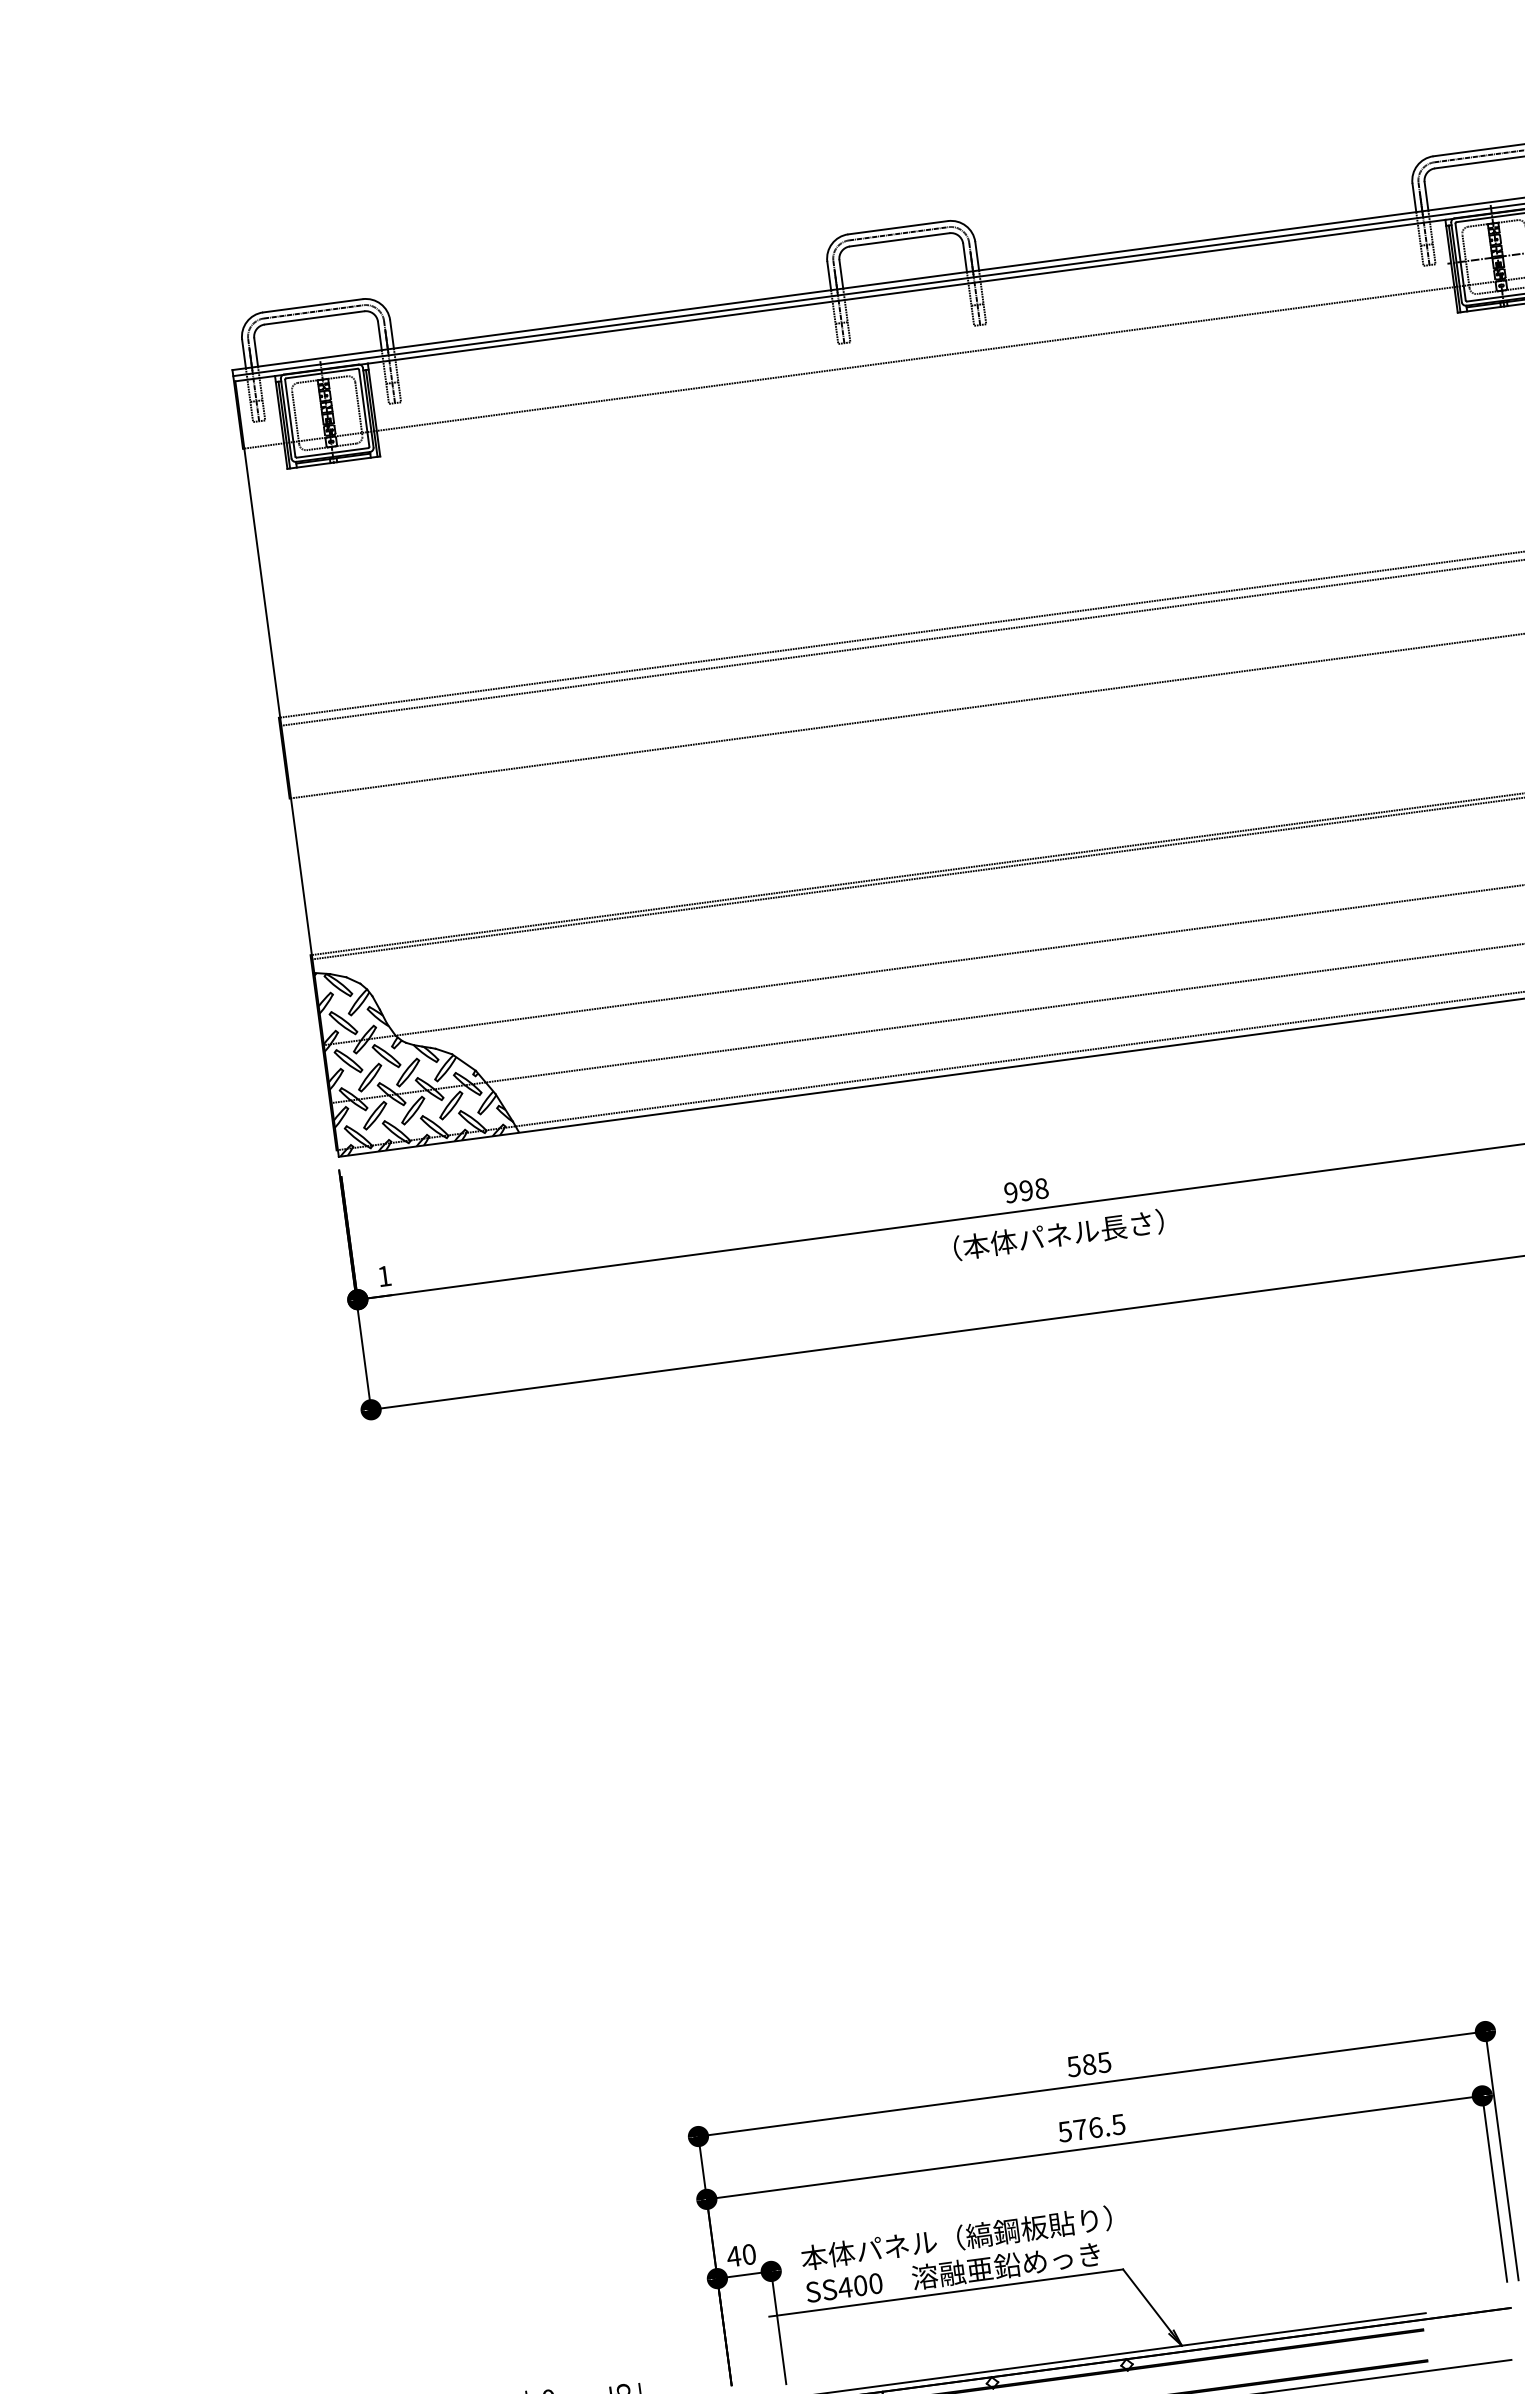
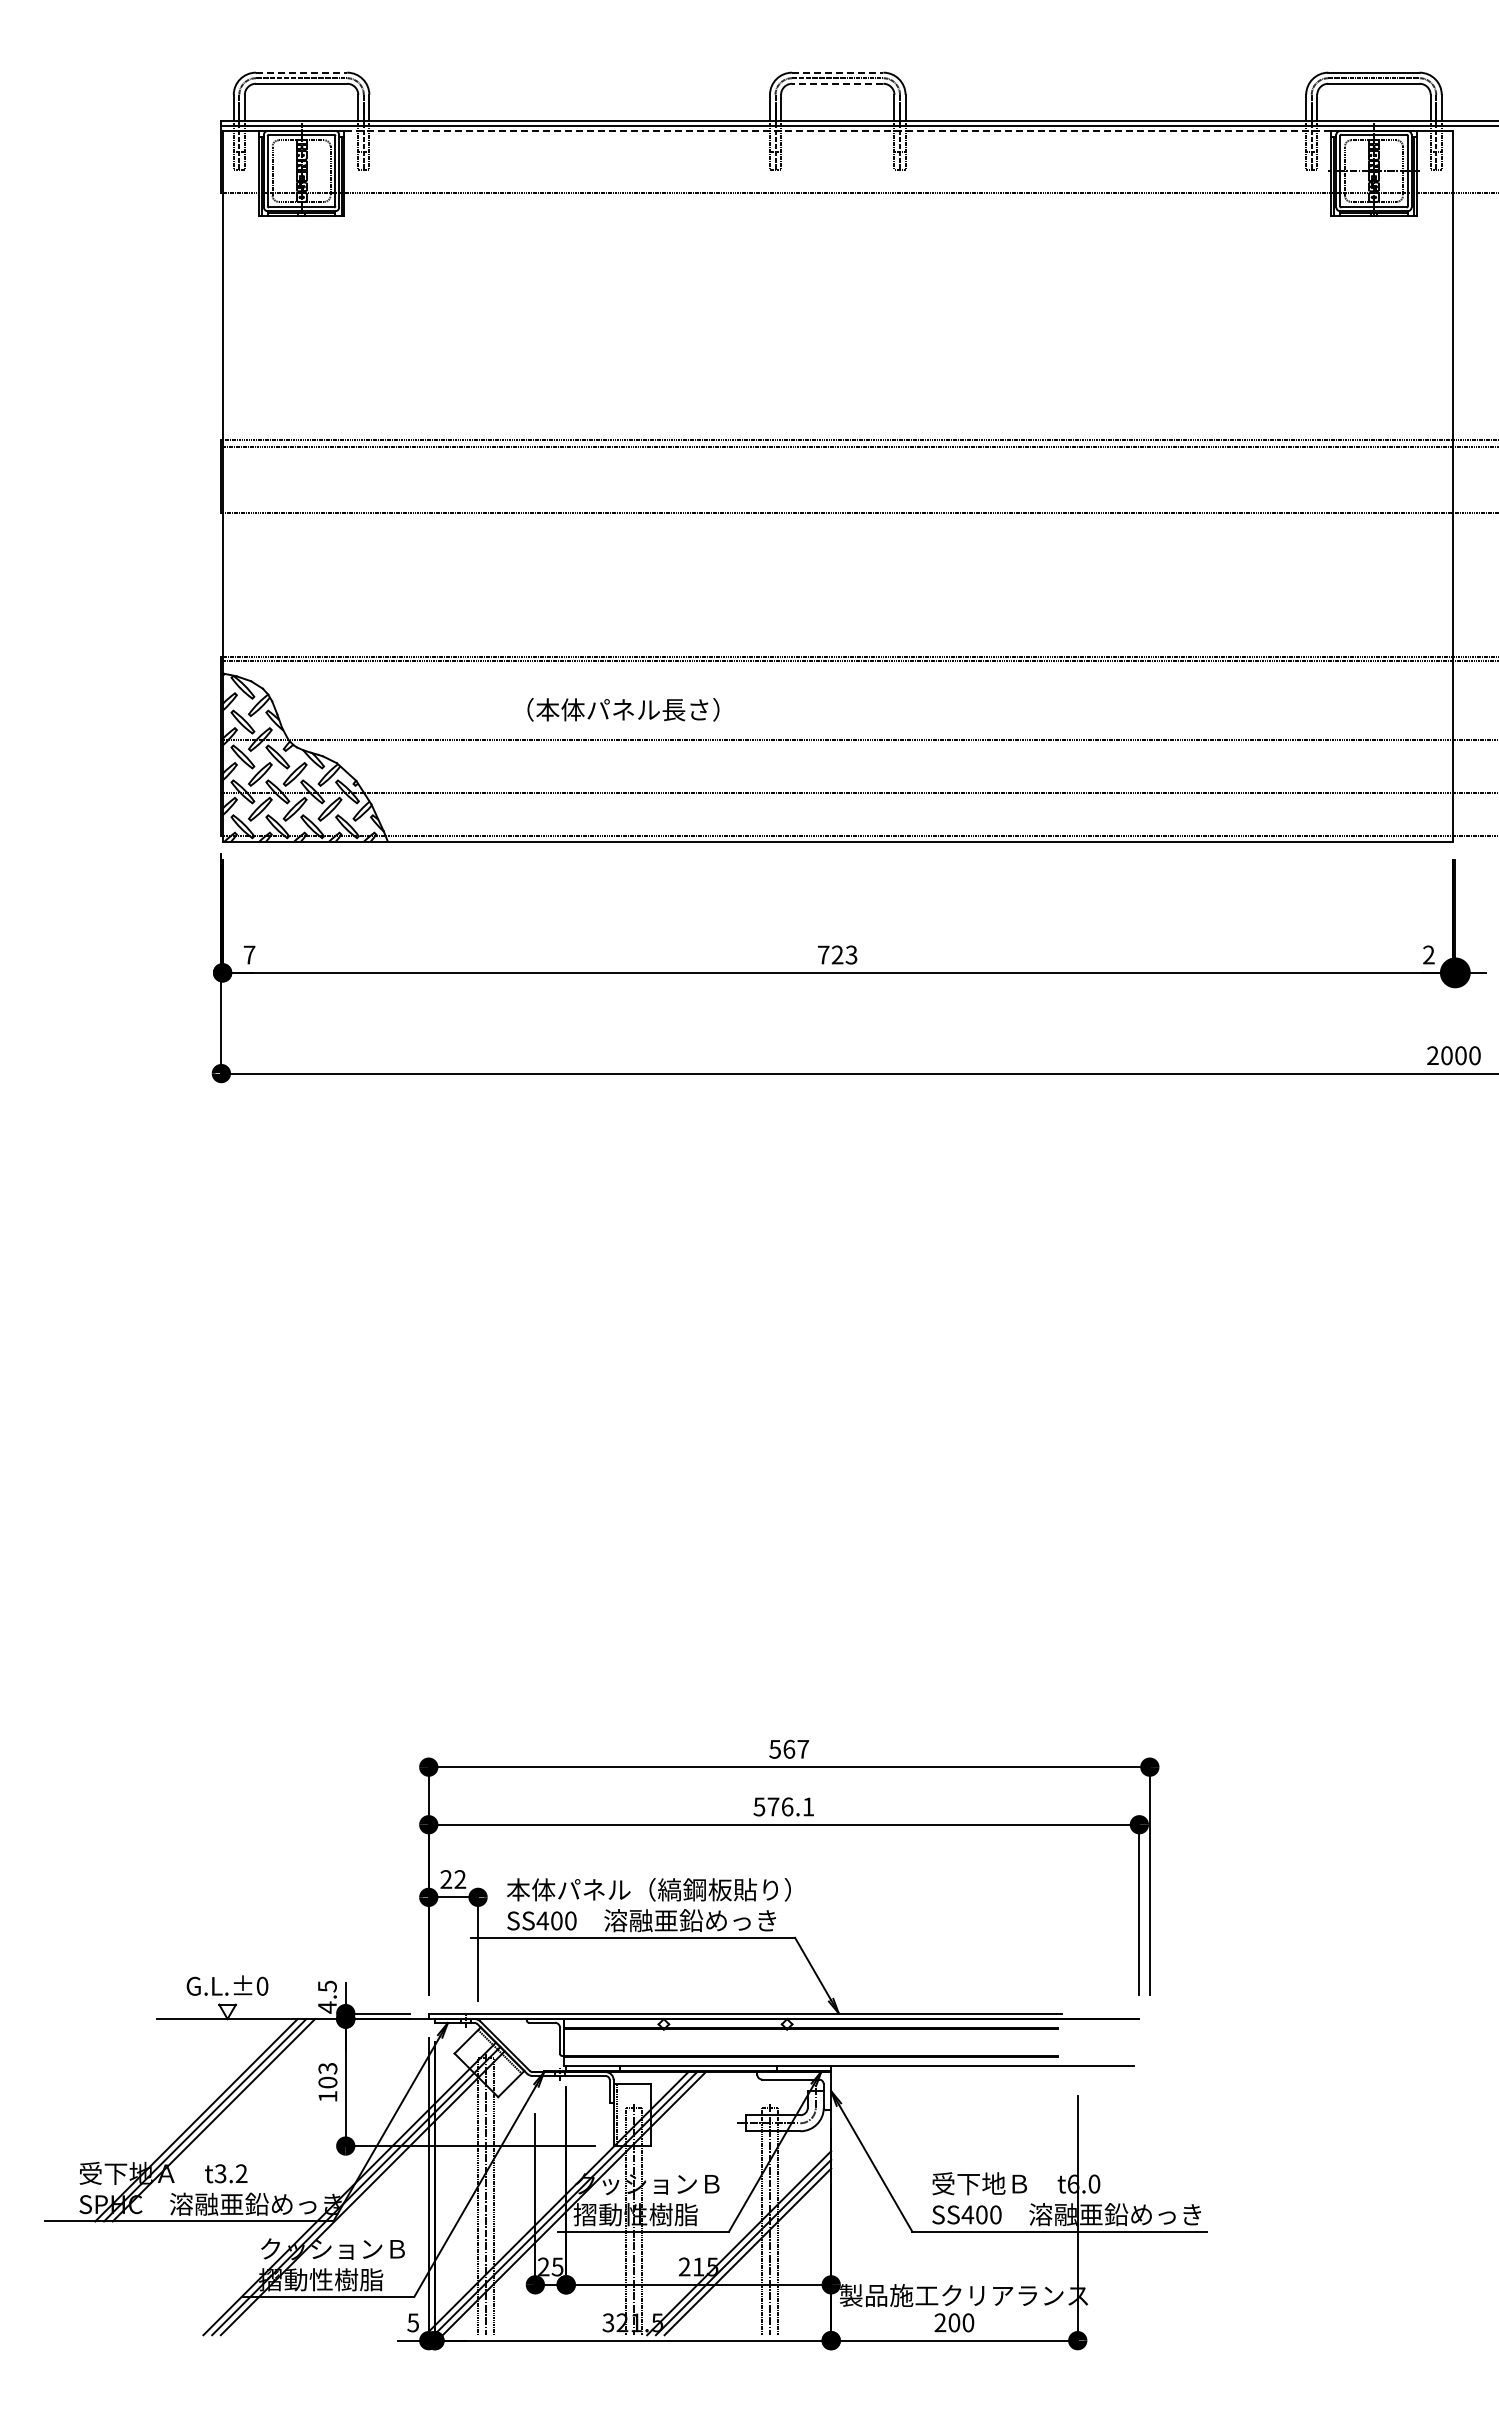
line: (897, 227) -> (837, 72), solid -> dashed
line: (899, 239) -> (837, 83), solid -> dashed
line: (906, 291) -> (837, 131), solid -> dashed
line: (312, 305) -> (301, 72), solid -> dashed
text: (1026, 1190) -> (837, 954), 998 -> 723
text: (1058, 1234) -> (623, 709), moved
text: (384, 1275) -> (249, 954), 1 -> 7
text: (1097, 2062) -> (796, 1748), 585 -> 567
text: (1118, 2124) -> (808, 1806), 576.5 -> 576.1
text: (741, 2255) -> (453, 1879), 40 -> 22

